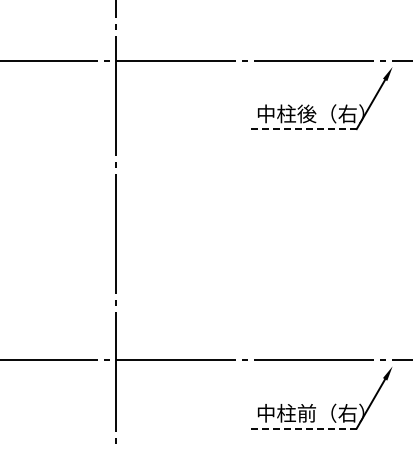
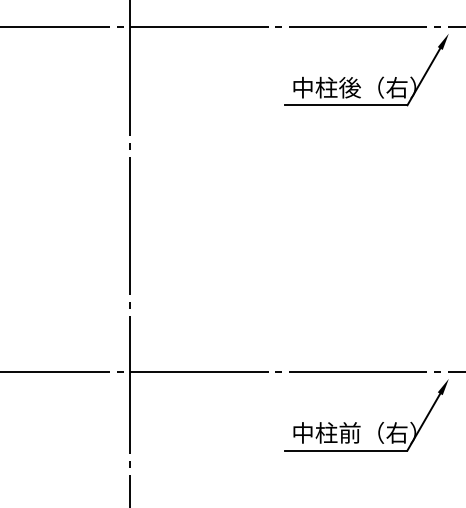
line: (303, 129) -> (346, 105), dashed -> solid
line: (303, 428) -> (346, 450), dashed -> solid

